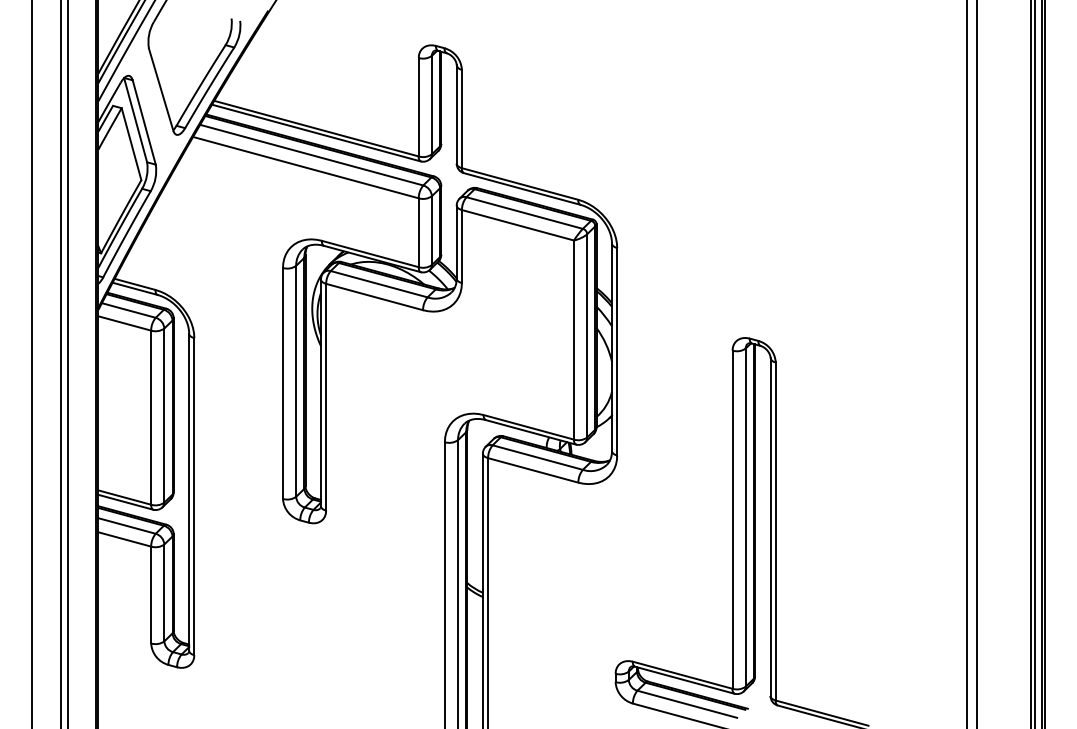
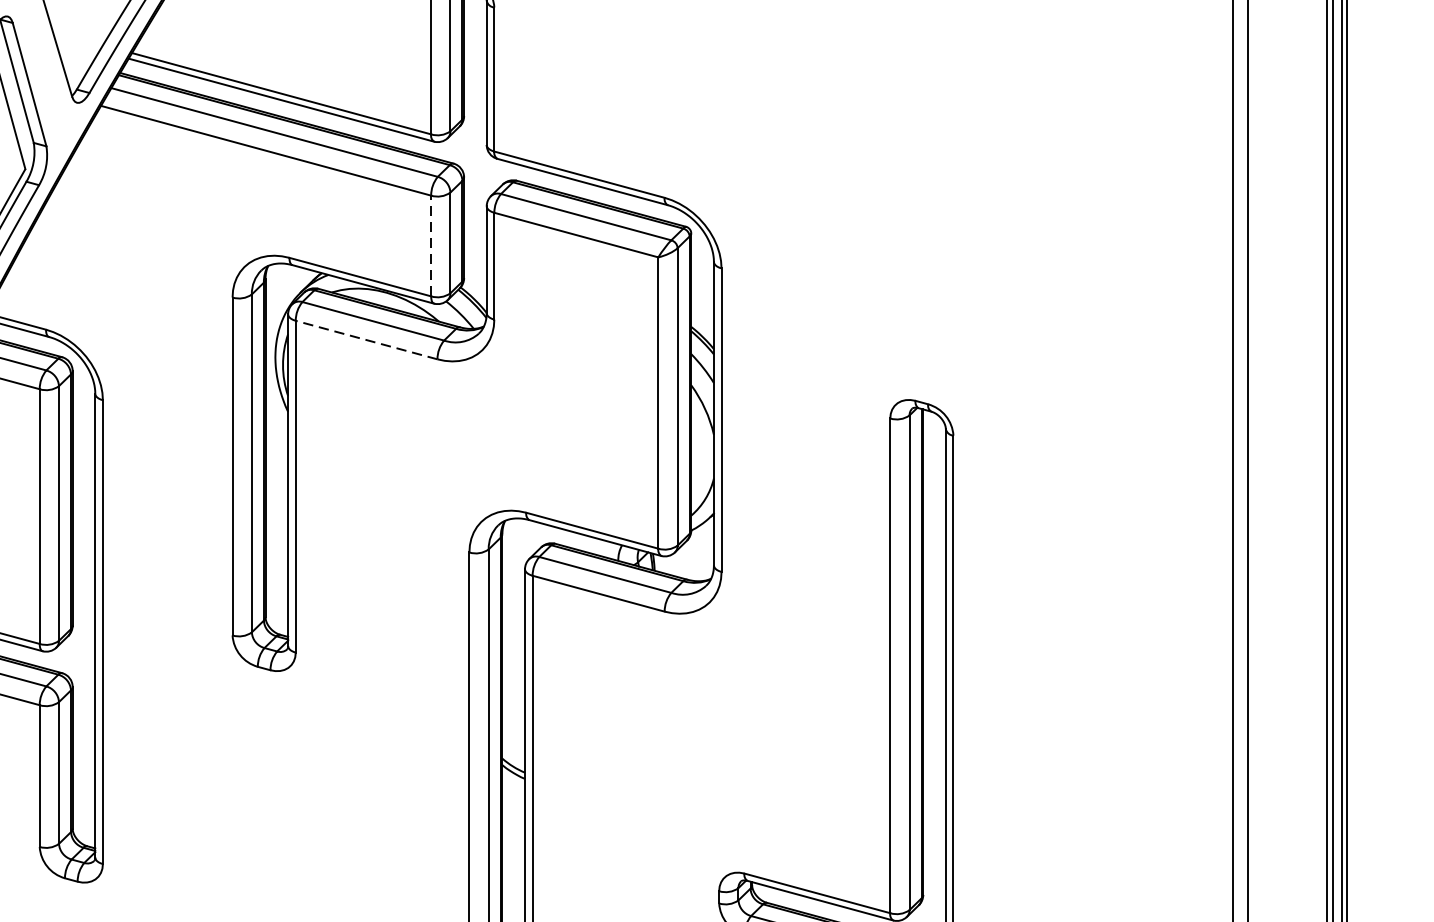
line: (418, 232) -> (430, 245), solid -> dashed
line: (374, 296) -> (366, 339), solid -> dashed

